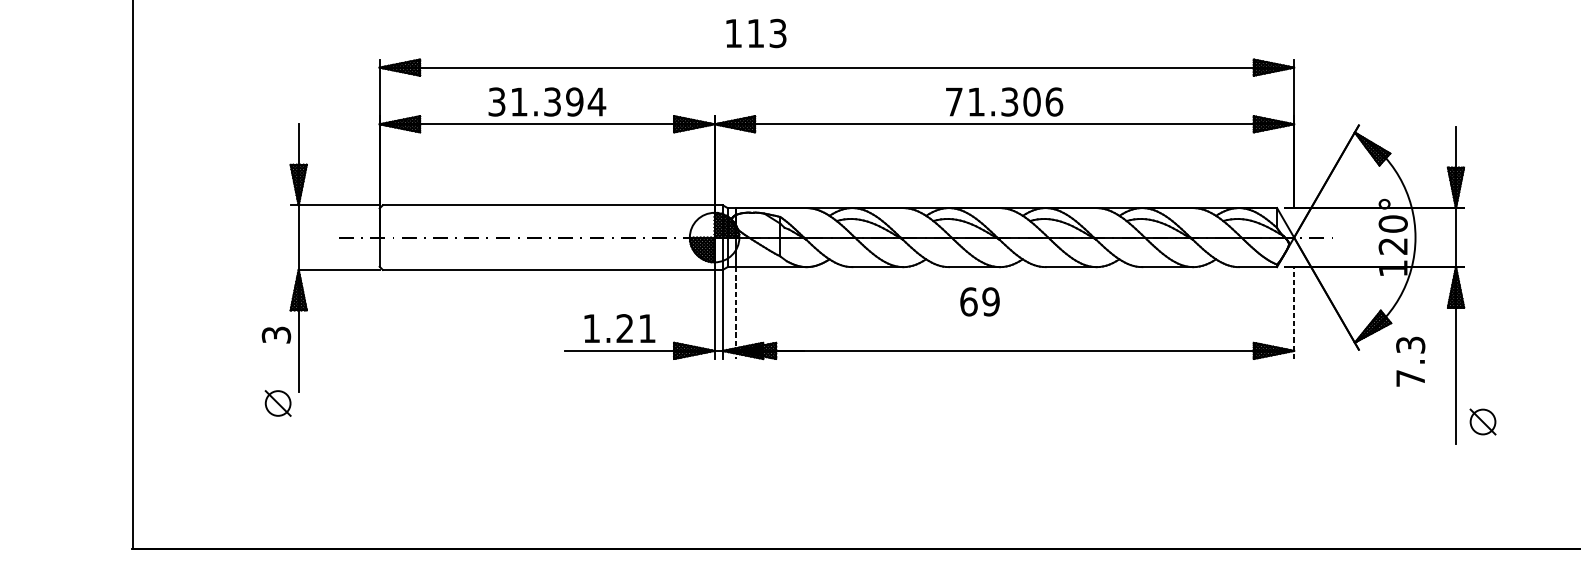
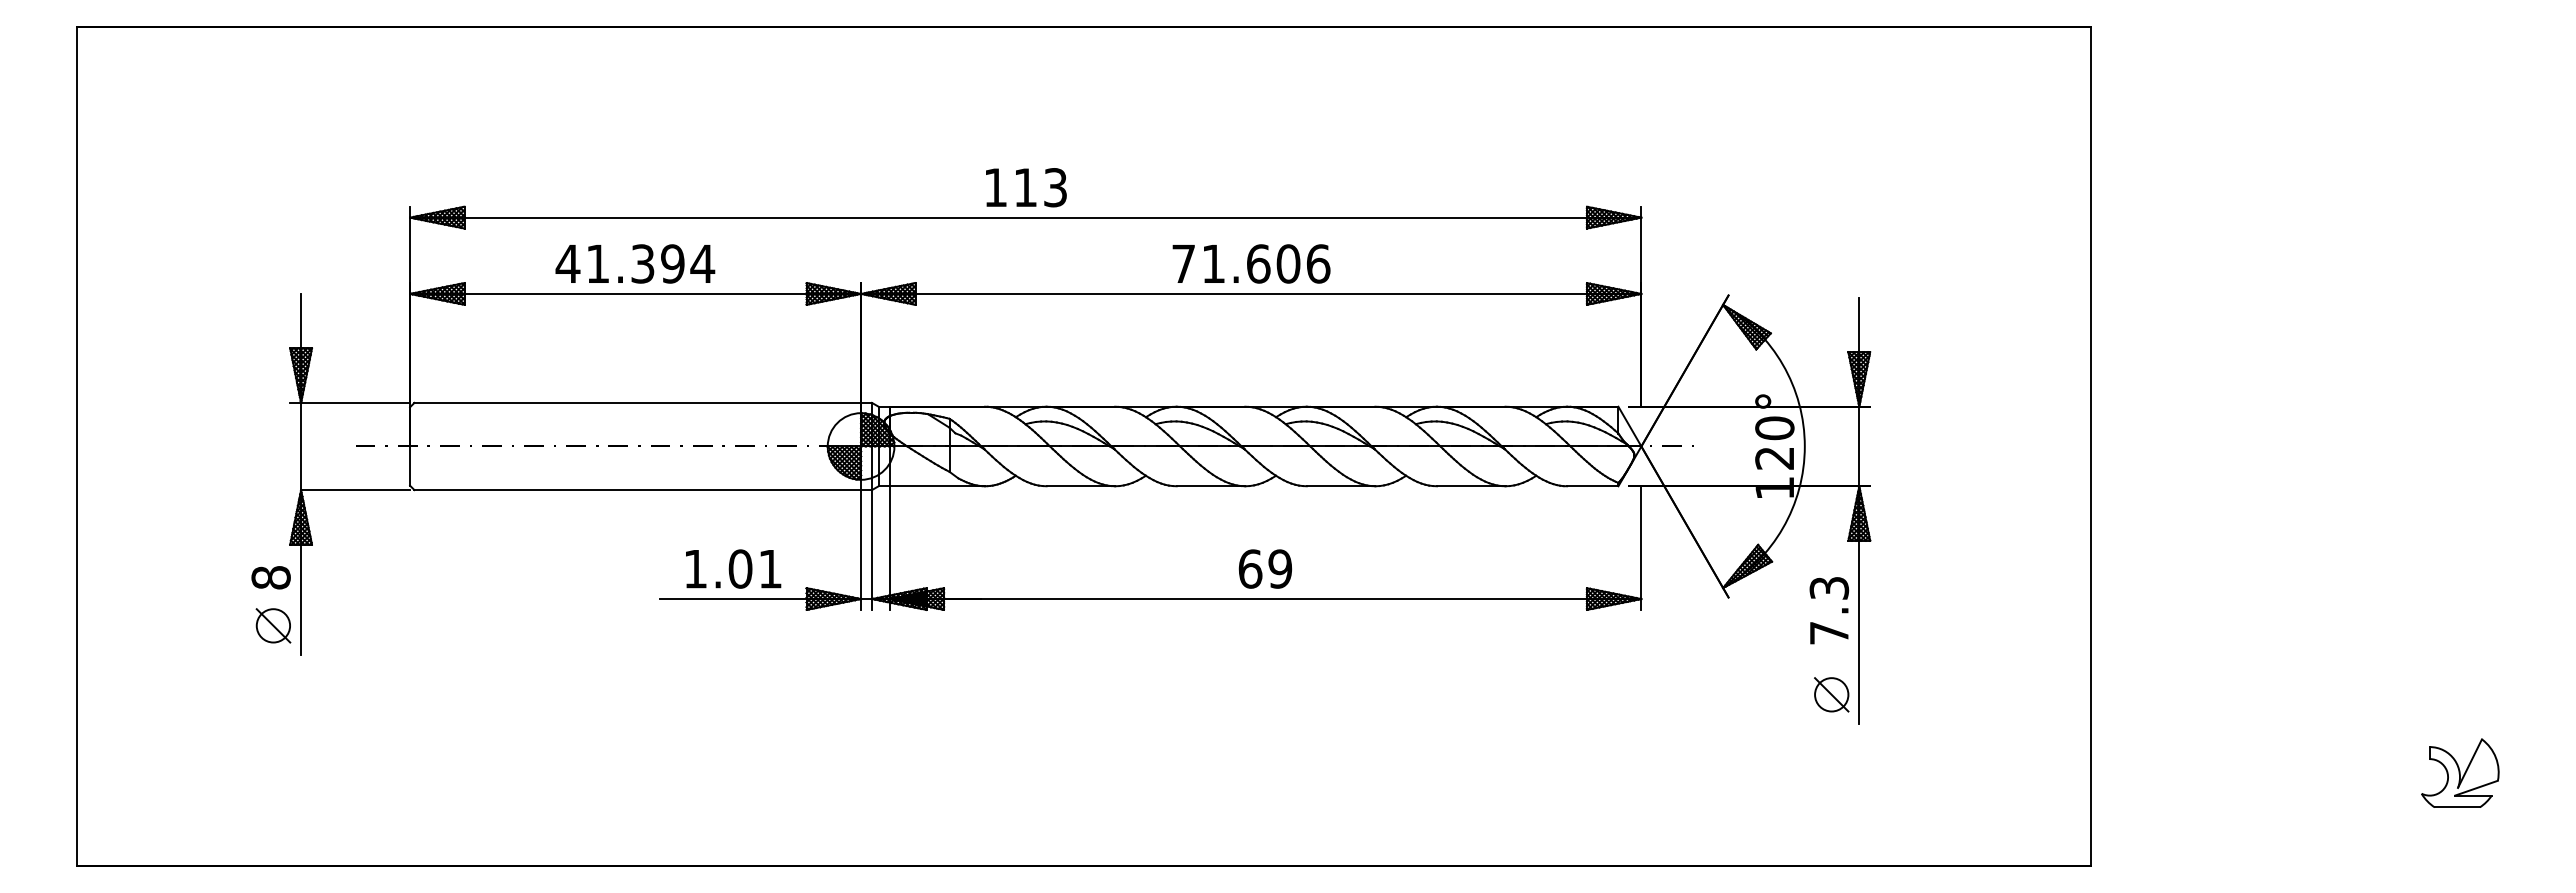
text: (756, 33) -> (1026, 187), moved
text: (496, 101) -> (567, 263), 31.394 -> 41.394
text: (1009, 101) -> (1258, 263), 71.306 -> 71.606
text: (980, 301) -> (1265, 568), moved
line: (735, 313) -> (889, 548), dashed -> solid
line: (1294, 313) -> (1641, 548), dashed -> solid
text: (625, 328) -> (740, 568), 1.21 -> 1.01
text: (275, 334) -> (270, 577), 3 -> 8
text: (1410, 361) -> (1829, 610), moved
part: (278, 403) -> (273, 625), moved
part: (1482, 421) -> (1831, 694), moved

